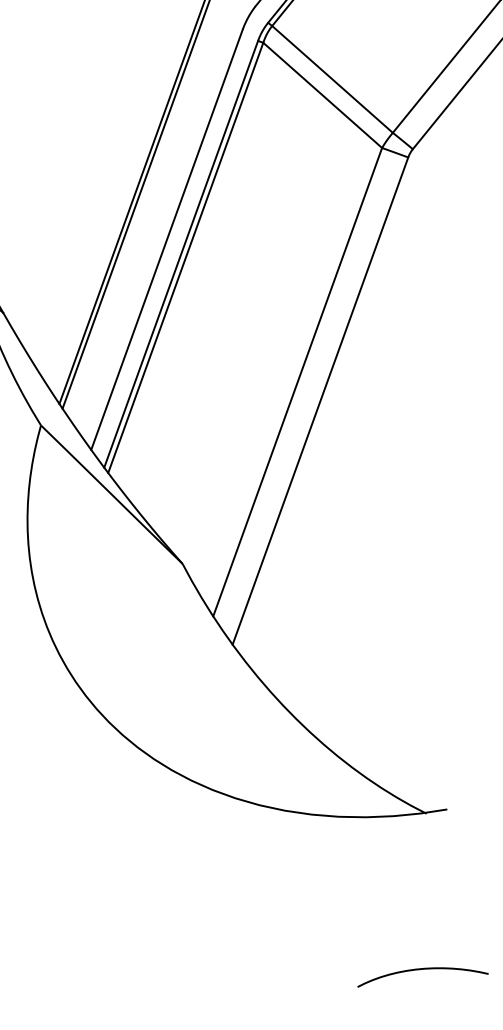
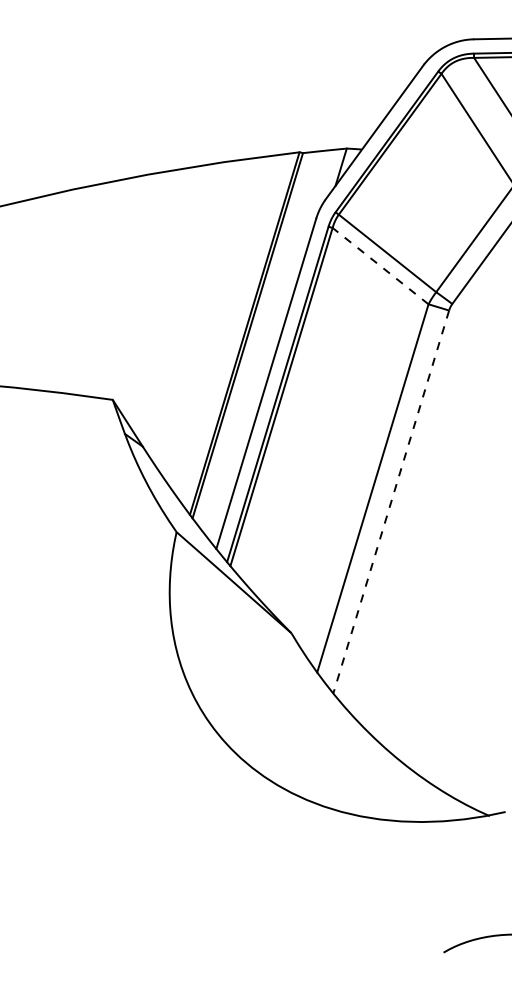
line: (322, 94) -> (380, 265), solid -> dashed
line: (320, 401) -> (391, 502), solid -> dashed

